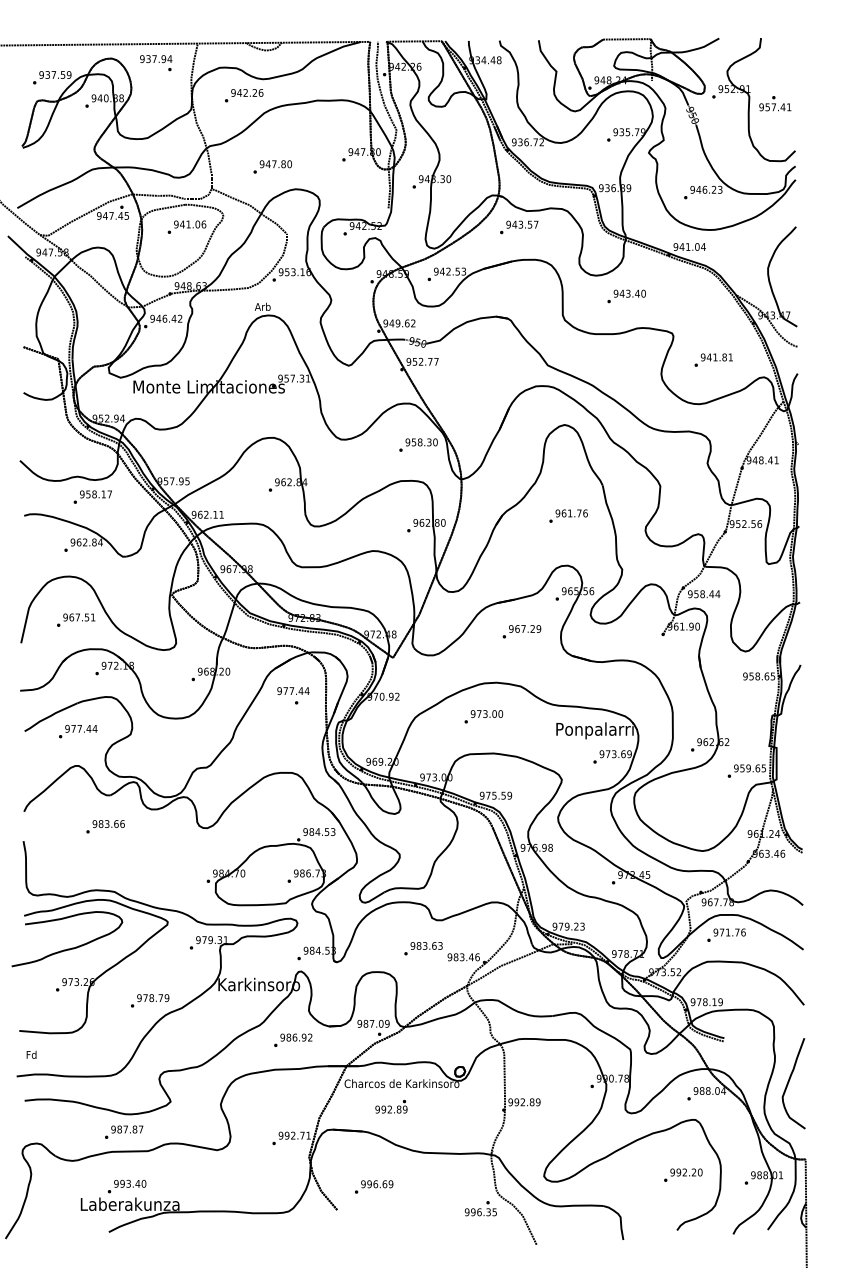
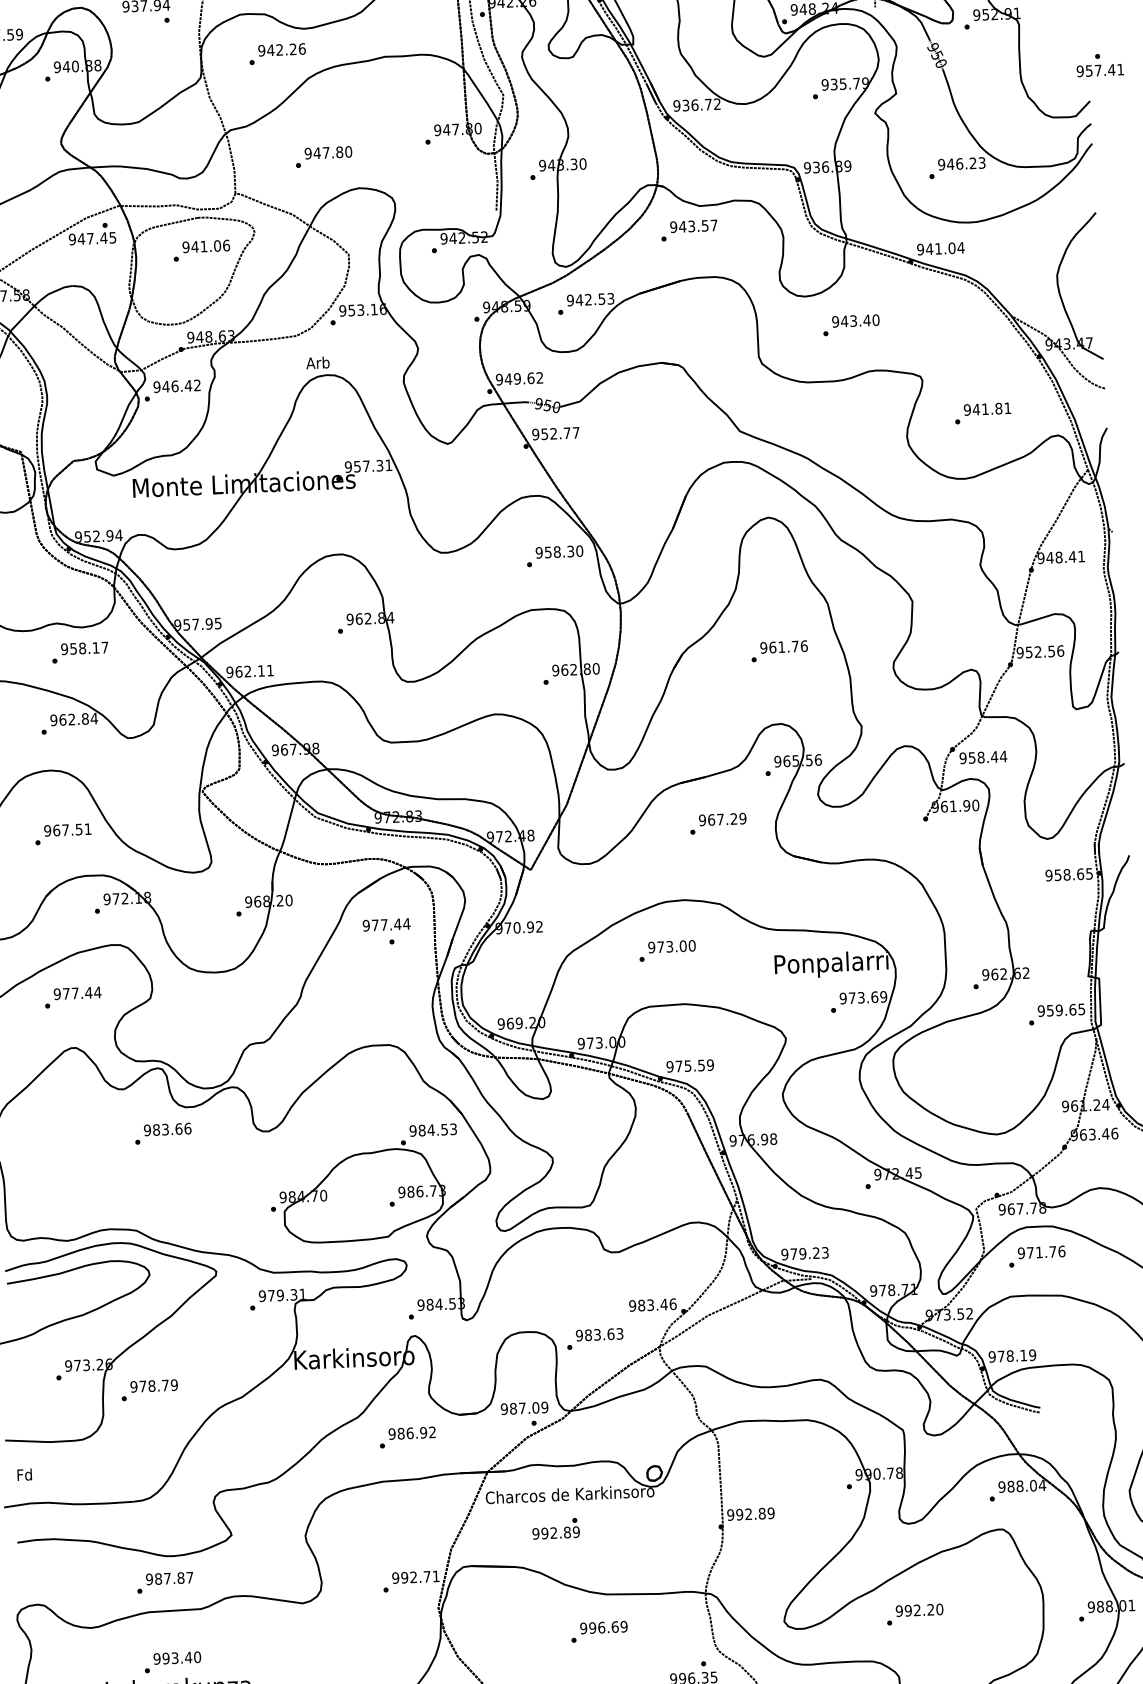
text: (775, 103) -> (1100, 64), moved
text: (105, 826) -> (163, 1133), moved
text: (423, 948) -> (595, 1338), moved
text: (150, 1000) -> (150, 1389), moved
text: (683, 1174) -> (915, 1613), moved
text: (374, 1186) -> (600, 1631), moved

